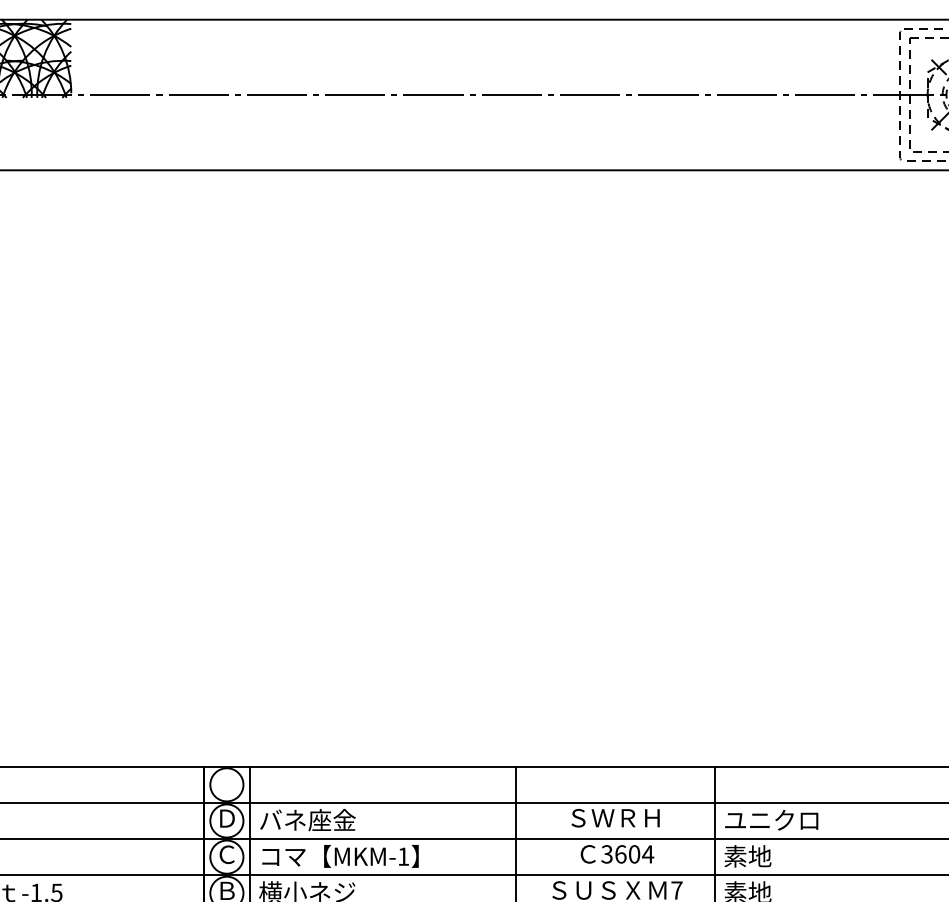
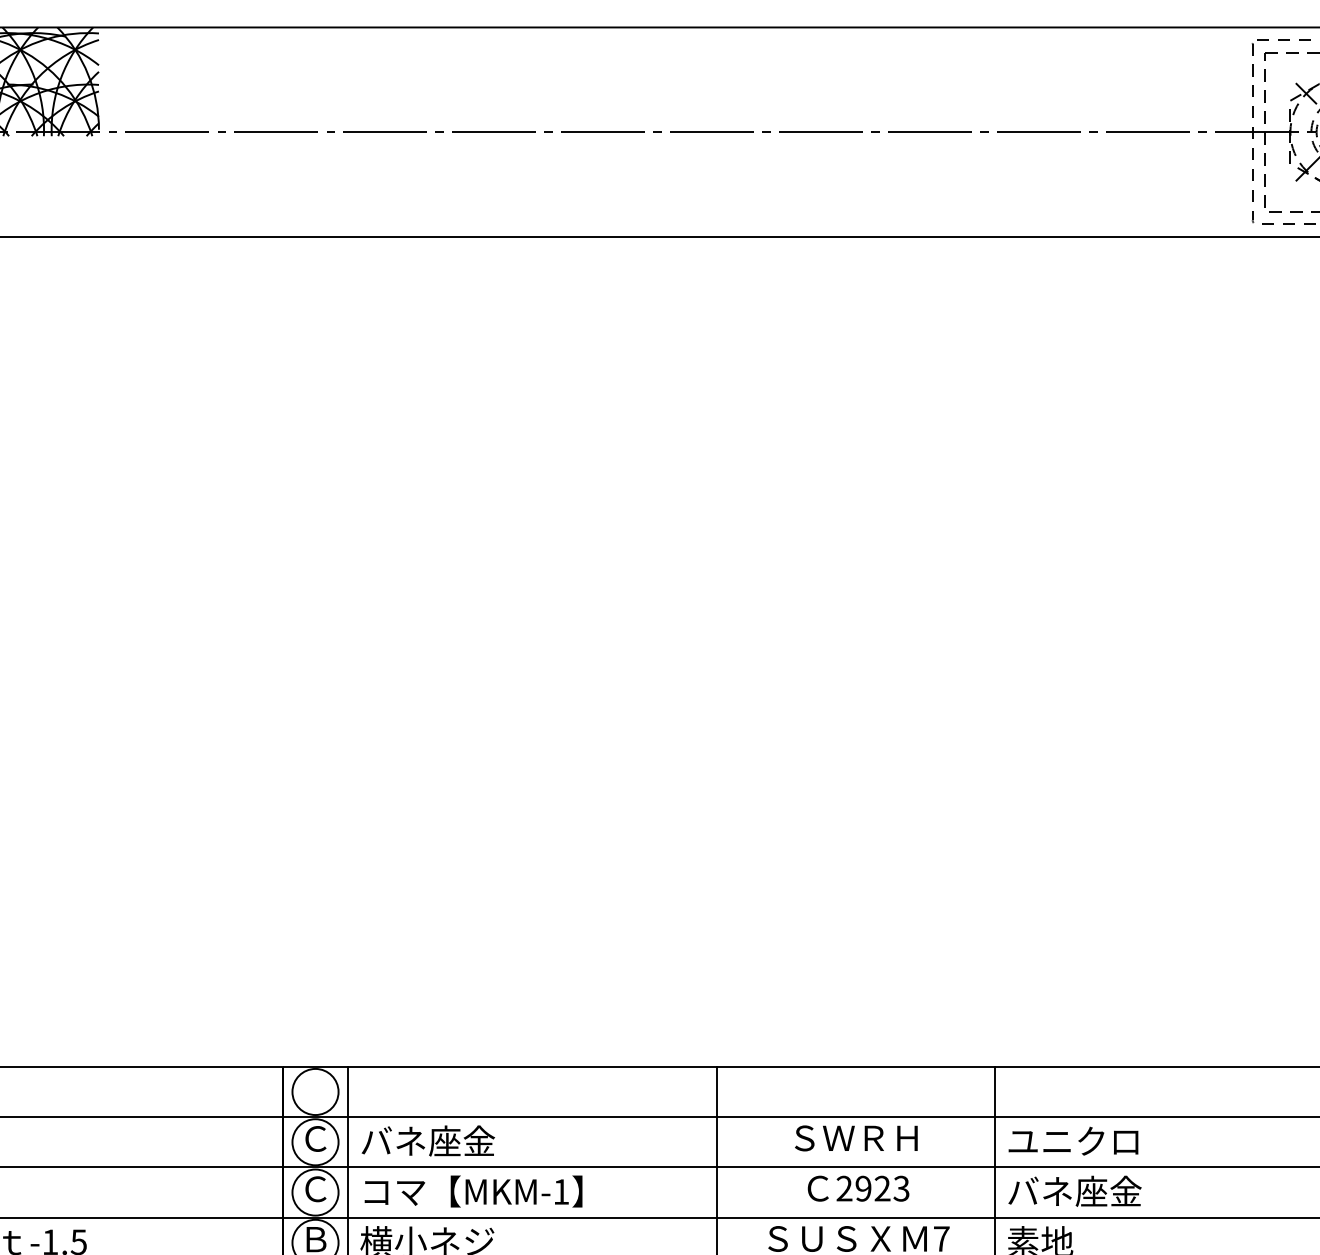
text: (226, 818) -> (314, 1138), Ｄ -> Ｃ
text: (627, 854) -> (872, 1188), 3604 -> 2923
text: (772, 856) -> (1074, 1191), 素地 -> バネ座金

